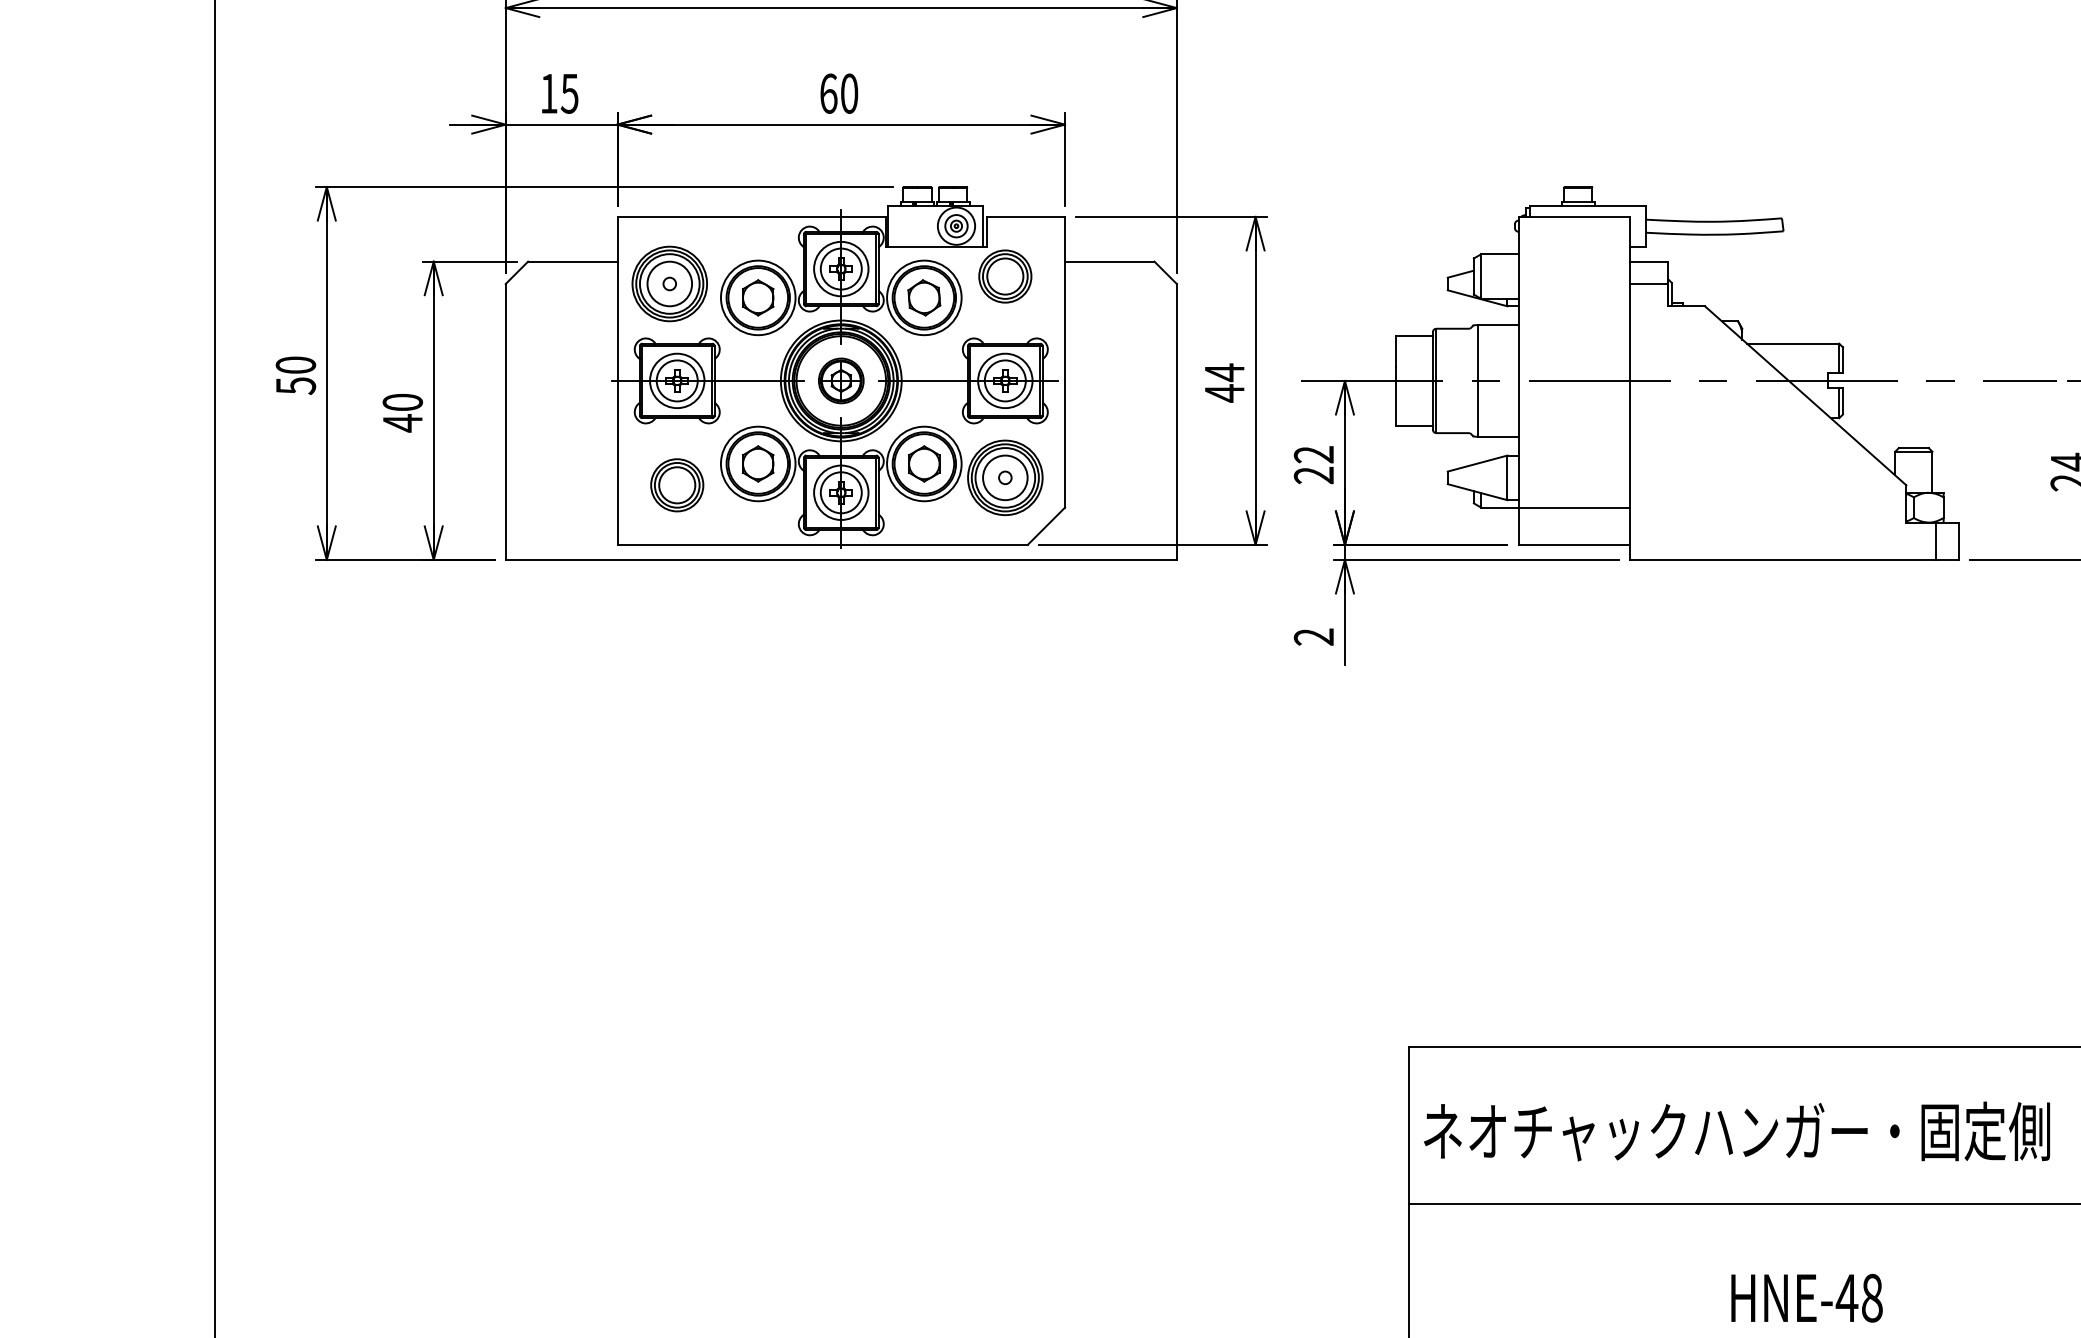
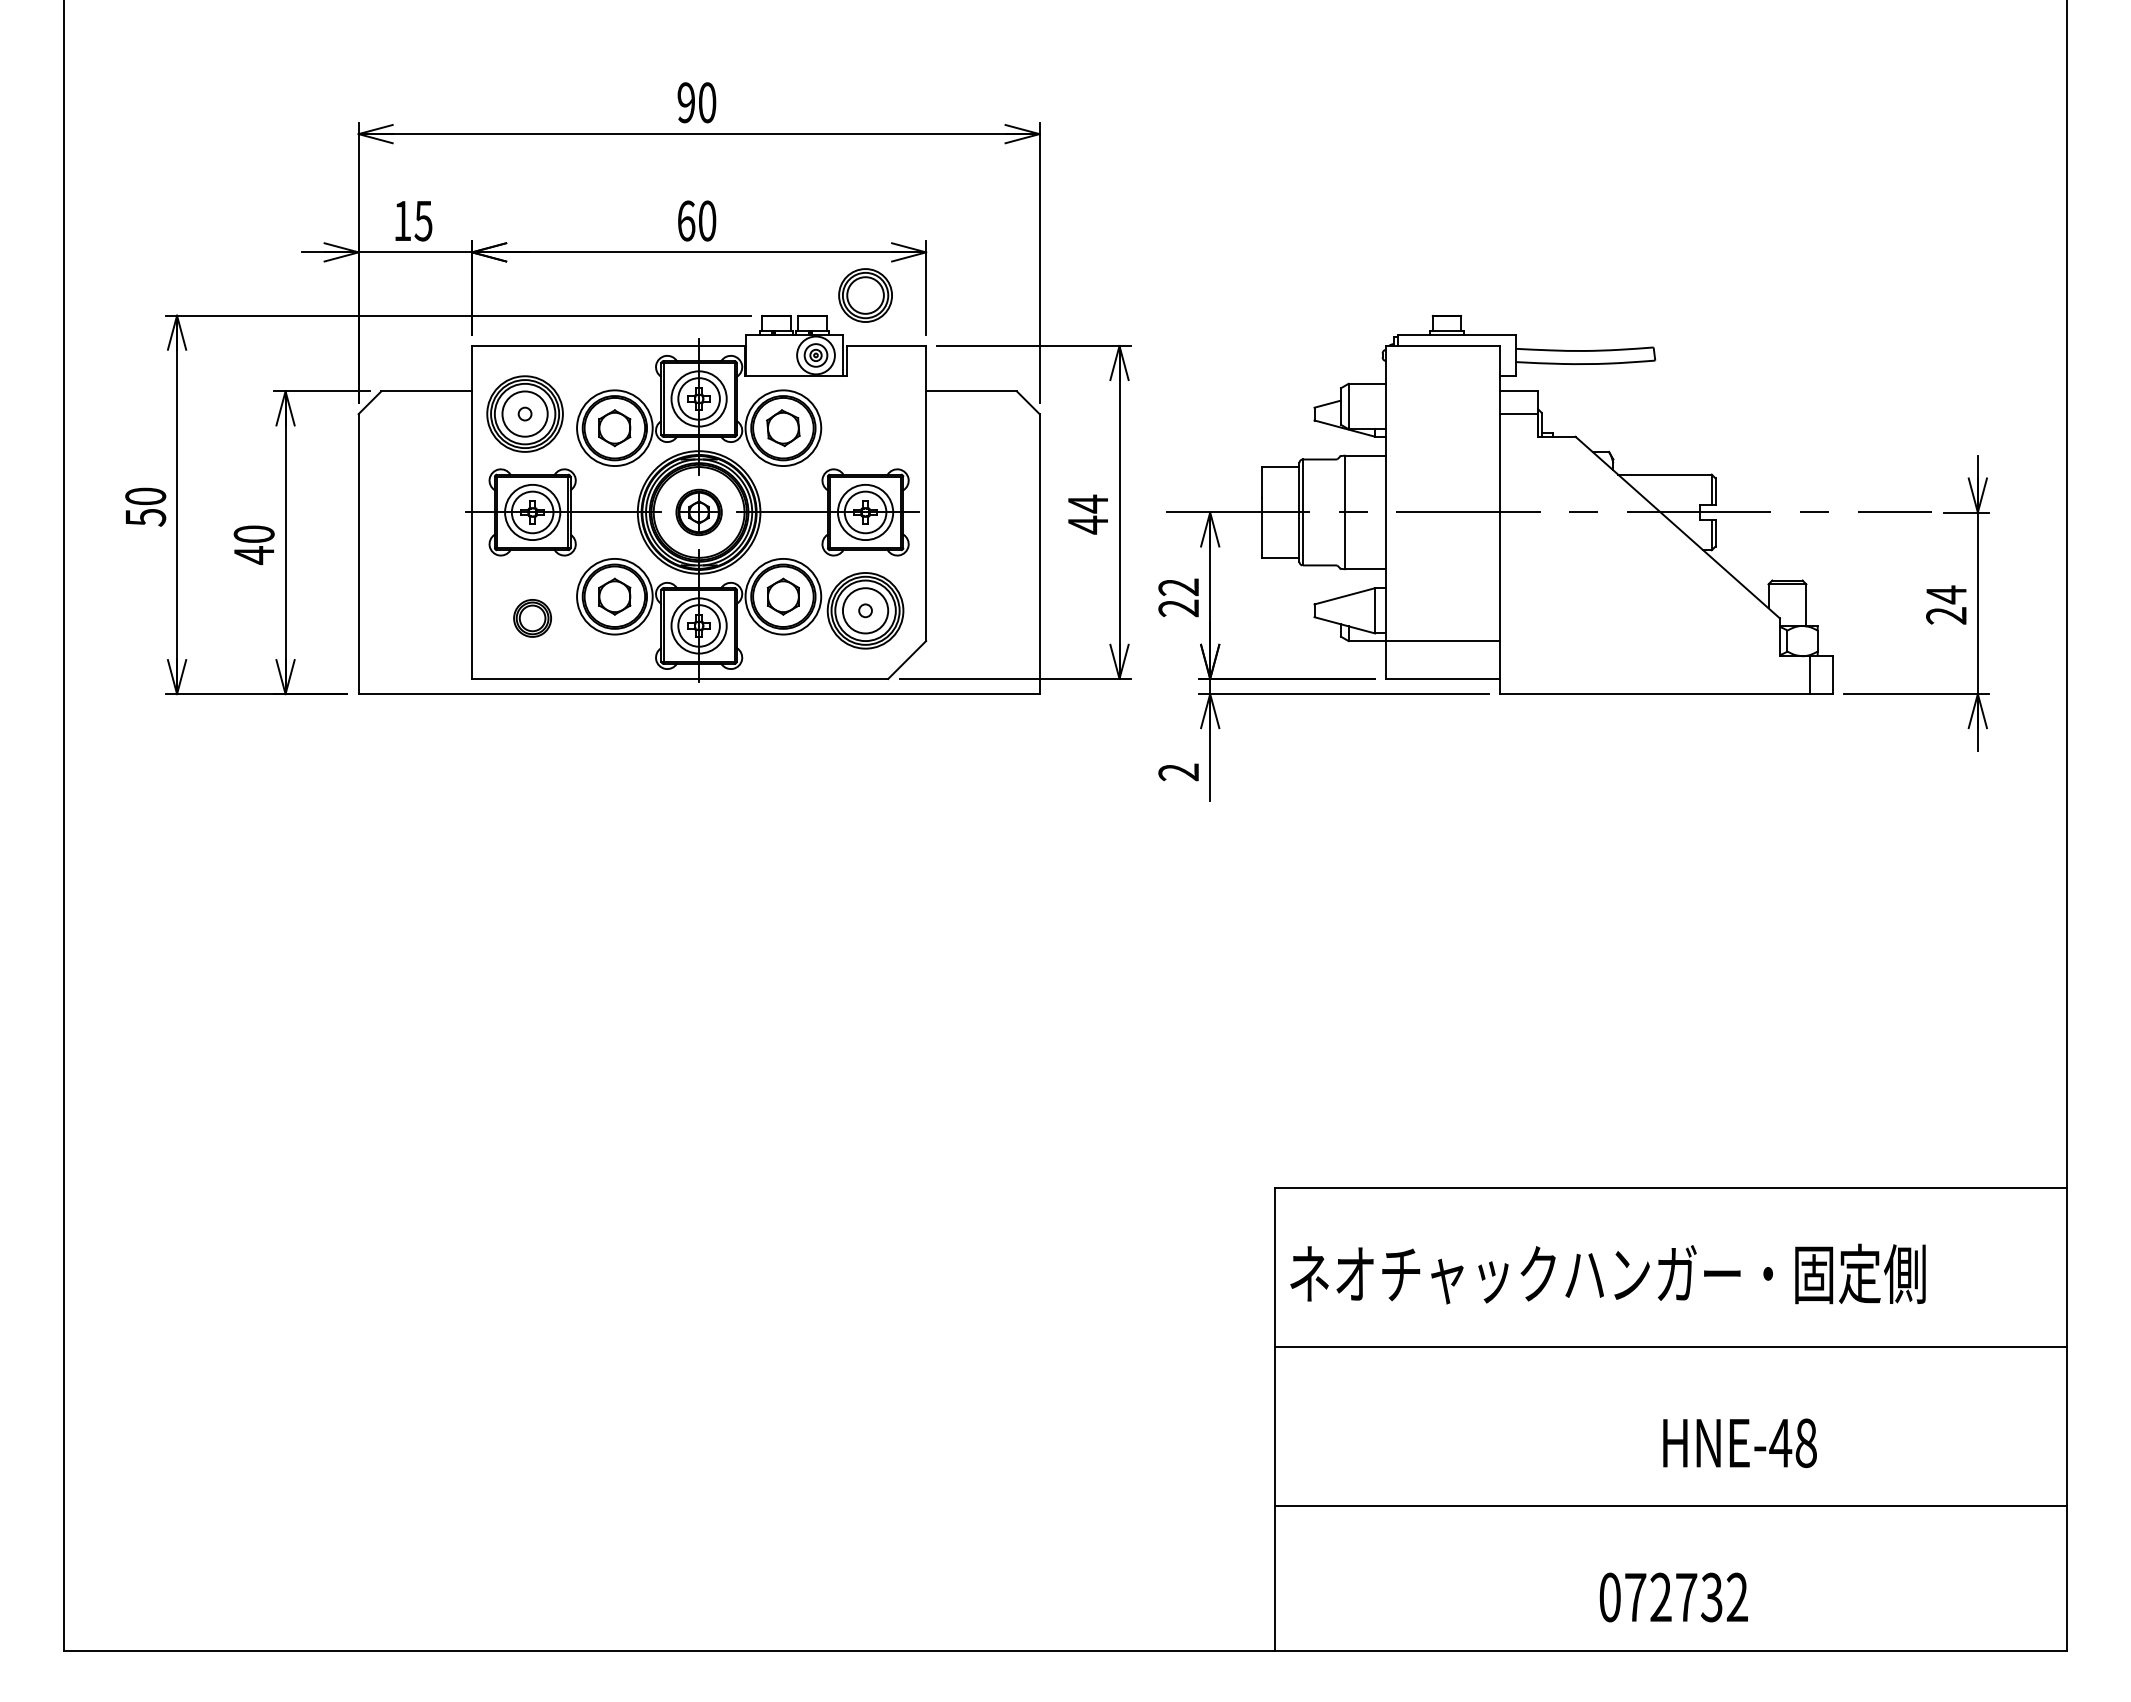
part: (1005, 276) -> (865, 295), moved
part: (677, 485) -> (532, 618), size x0.7
text: (1806, 1298) -> (1739, 1443), moved

